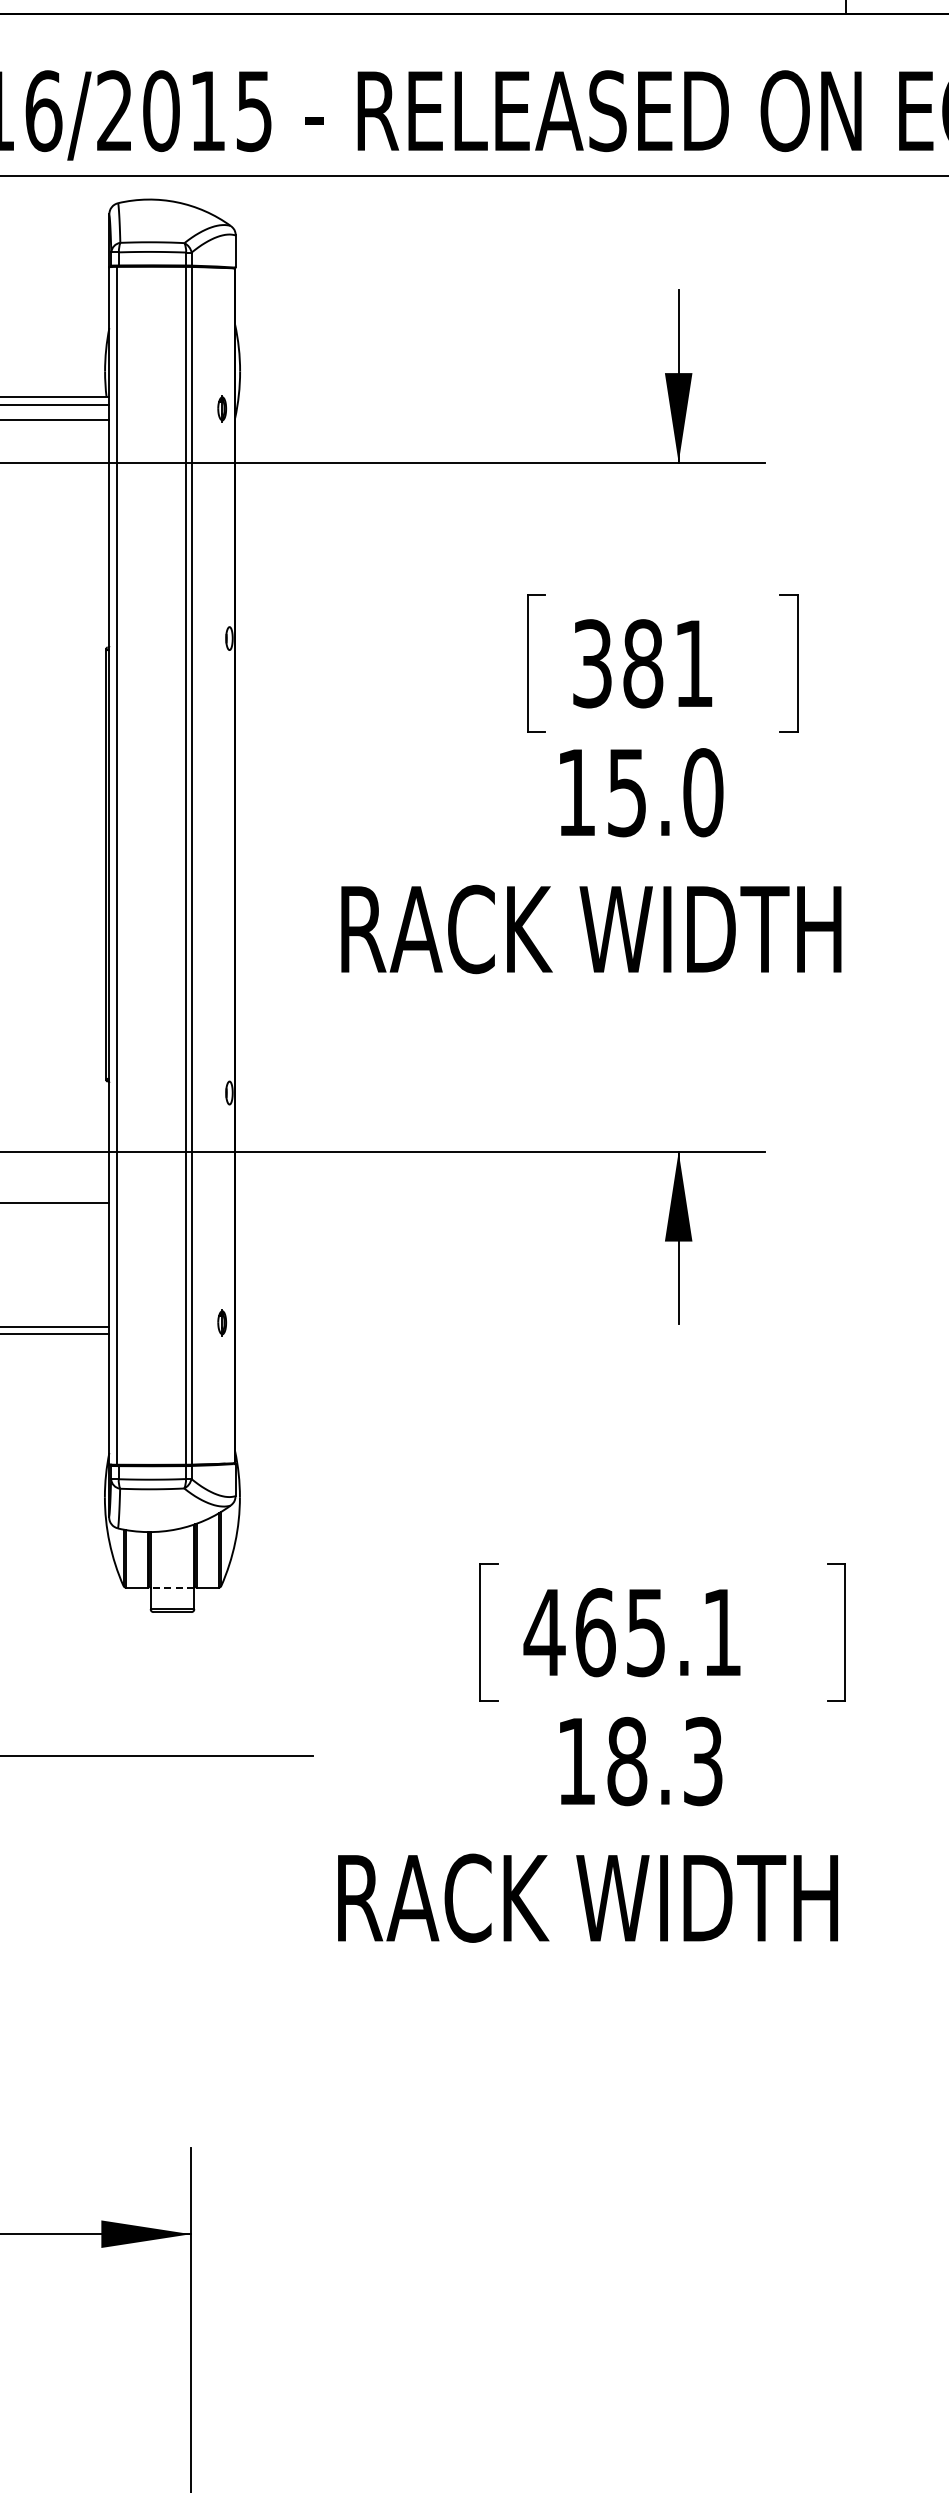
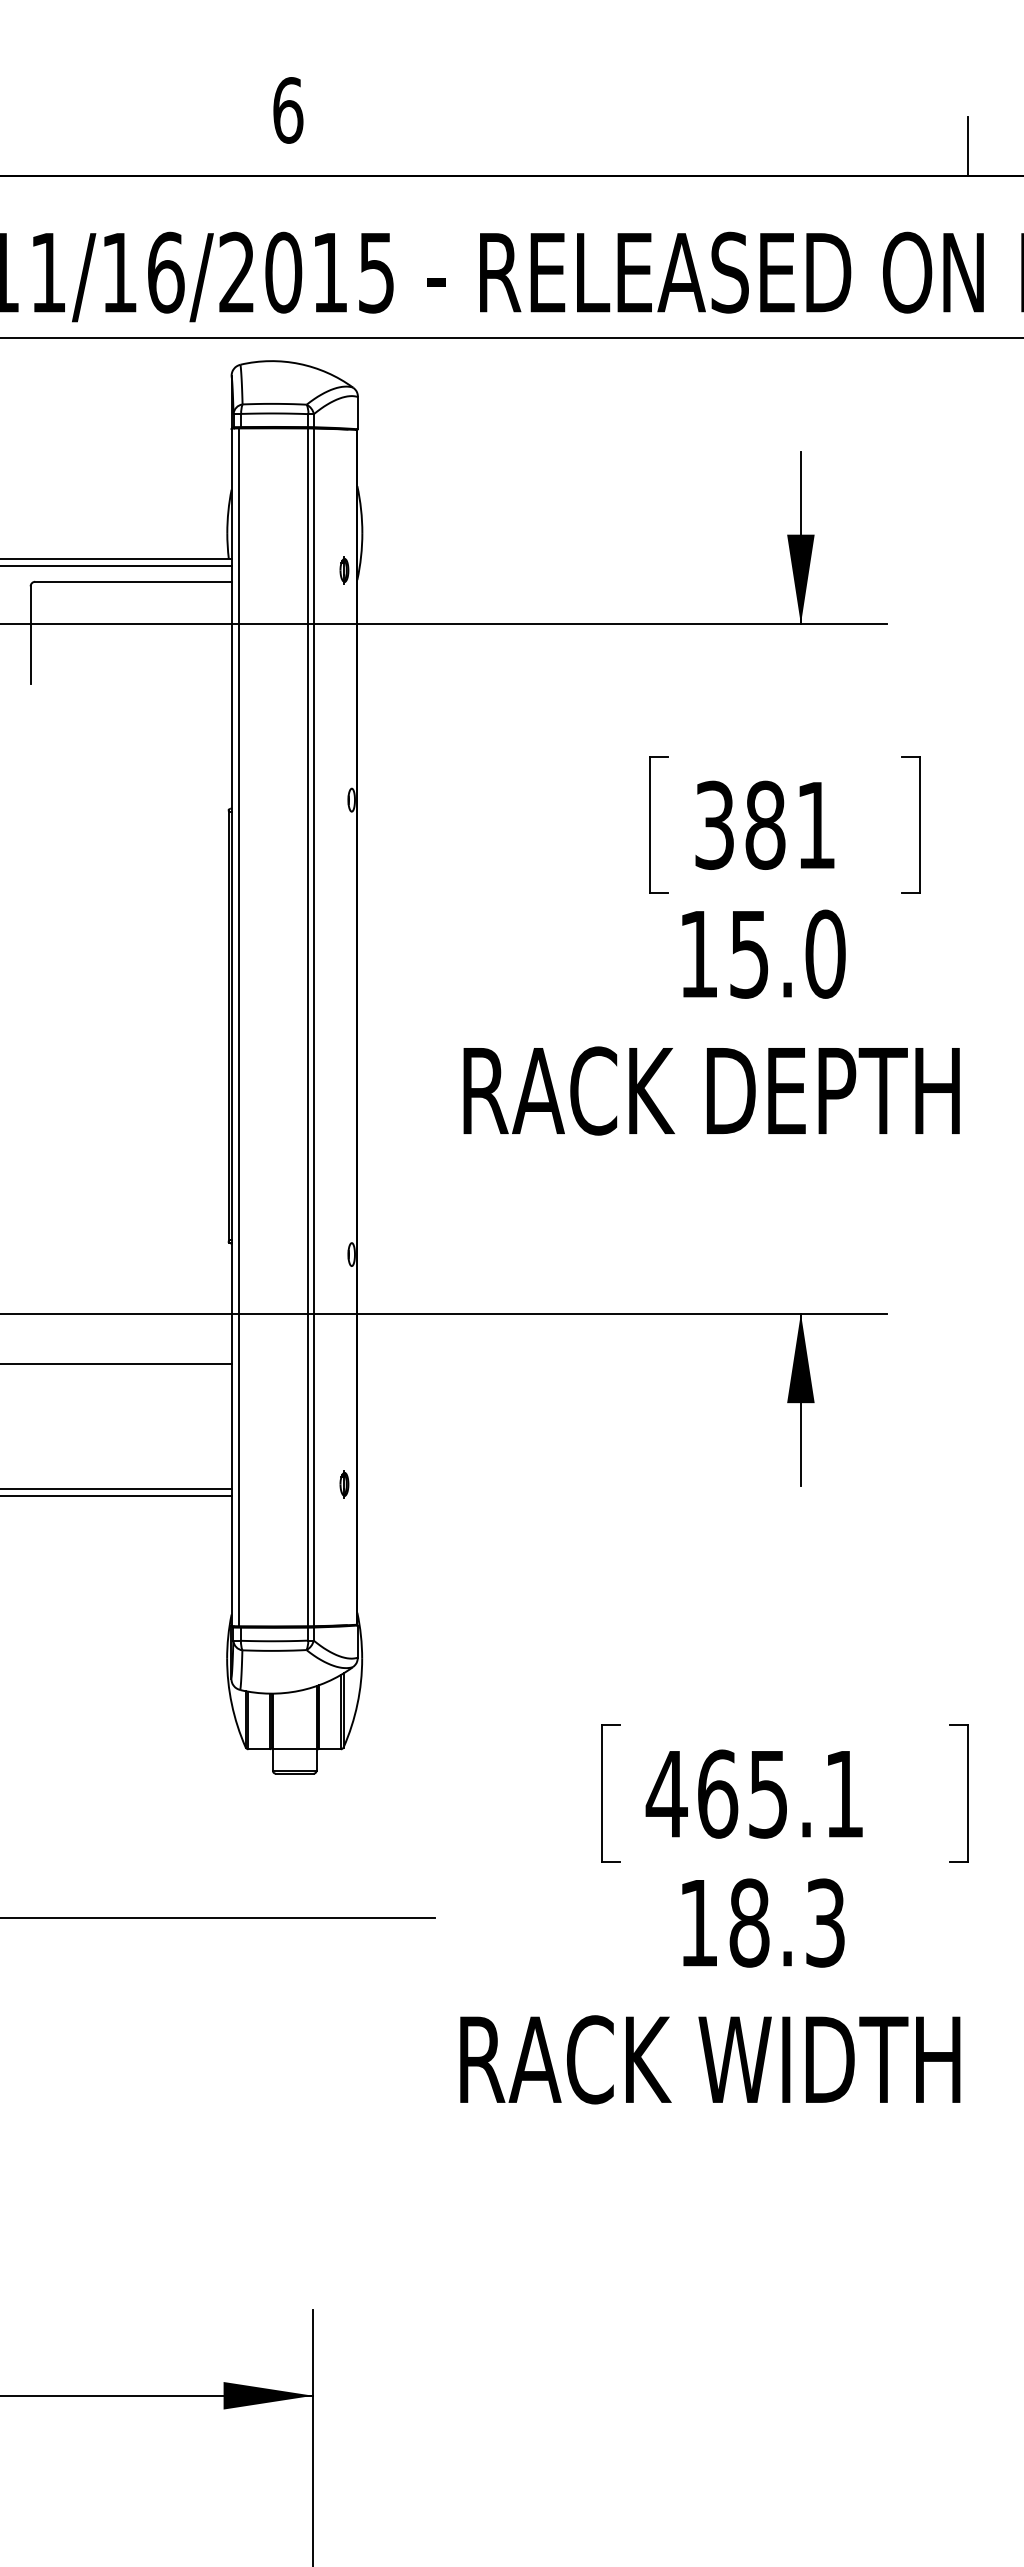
text: (710, 929) -> (832, 1091), RACK WIDTH -> RACK DEPTH
line: (172, 1587) -> (294, 1749), dashed -> solid

